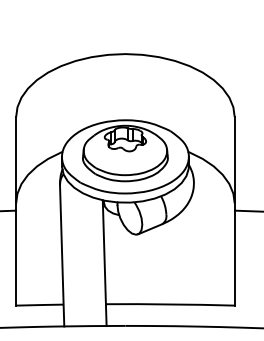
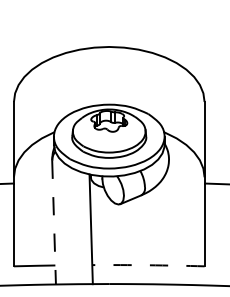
line: (62, 255) -> (54, 222), solid -> dashed
arc: (170, 304) -> (148, 265), solid -> dashed

